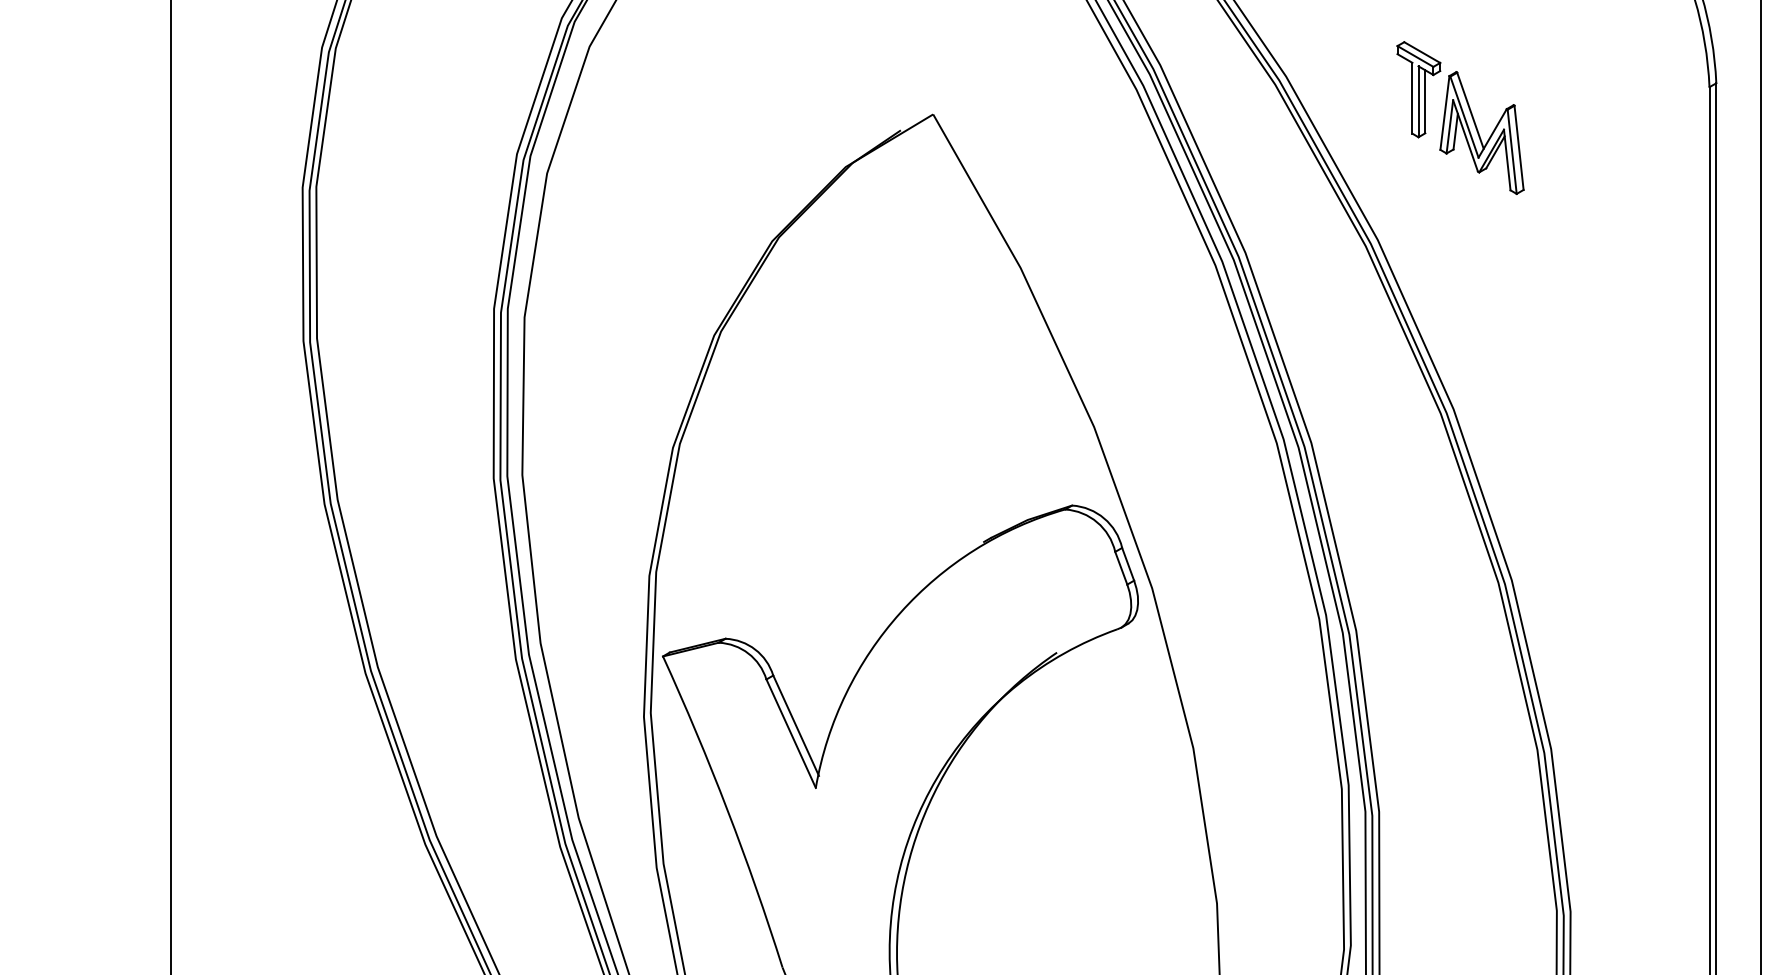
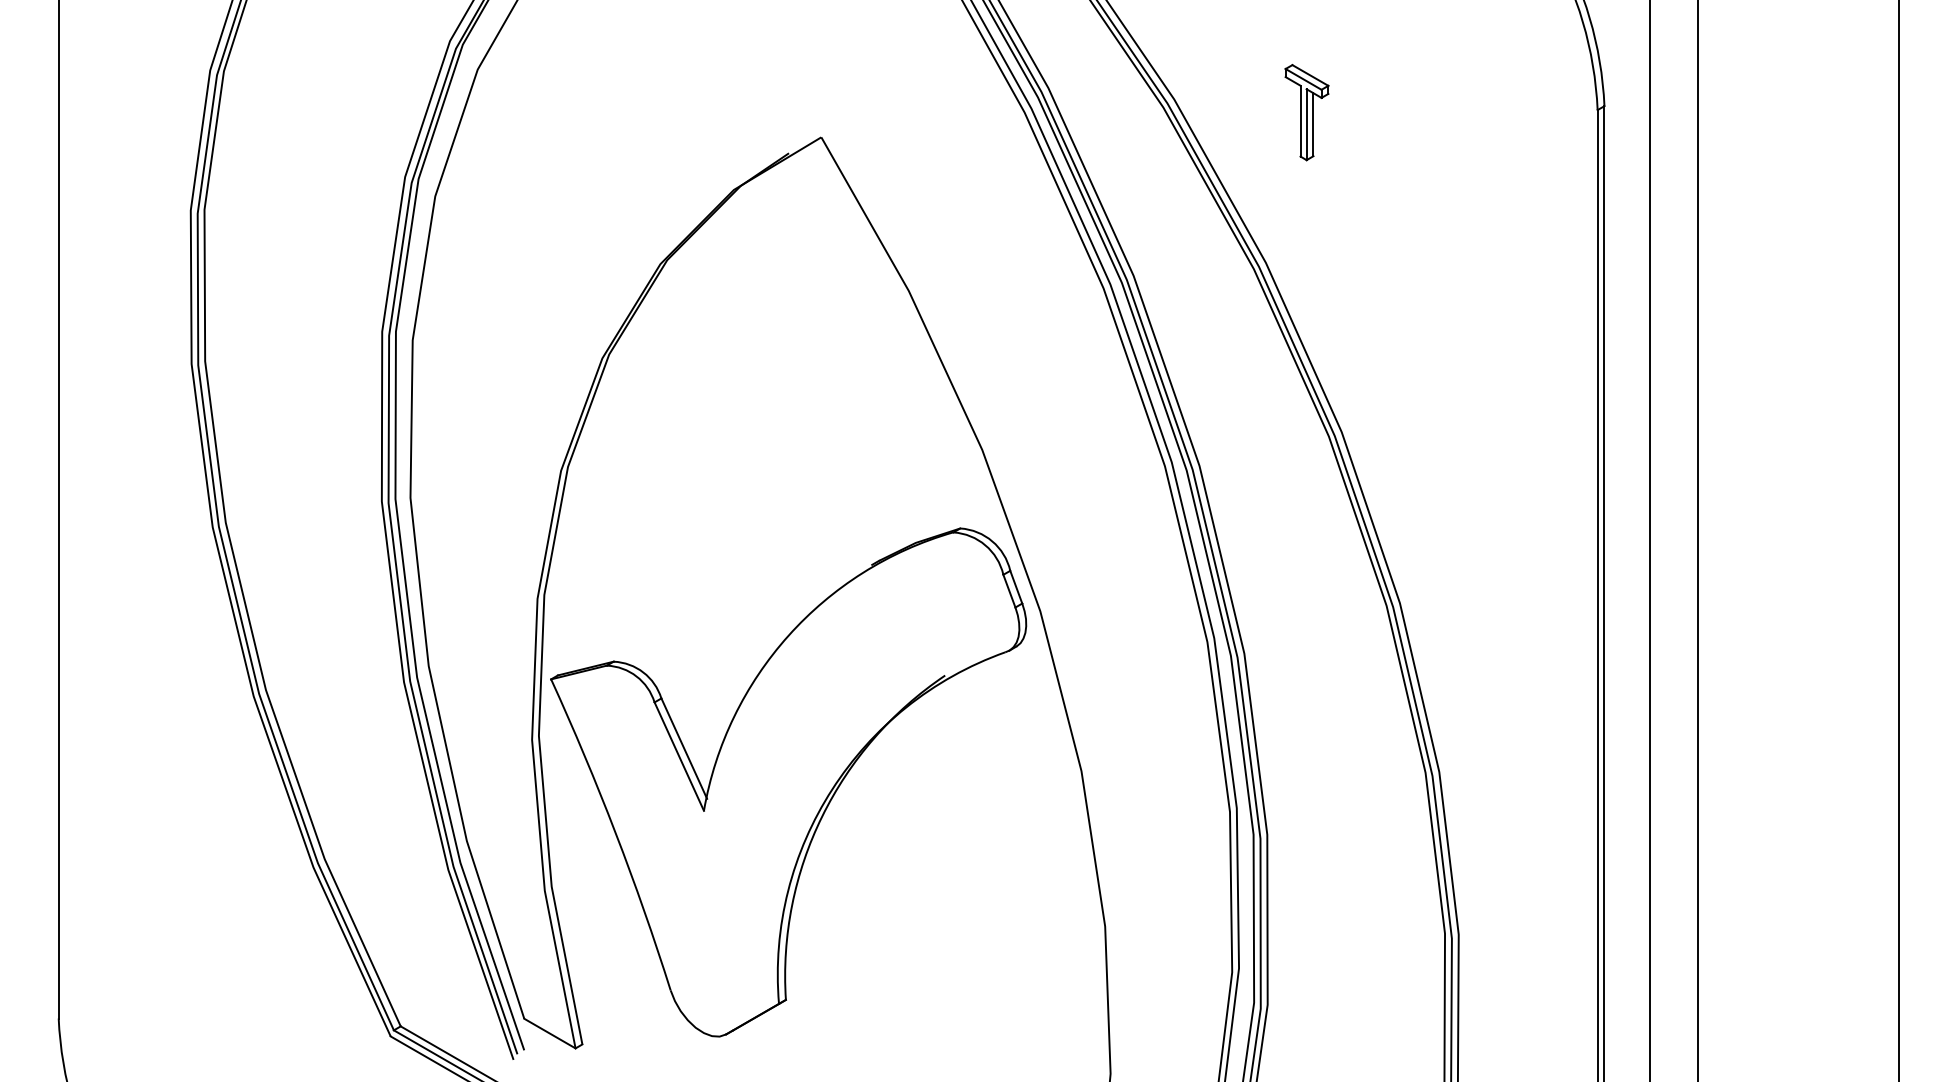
part: (1481, 132) -> (1369, 155), removed

